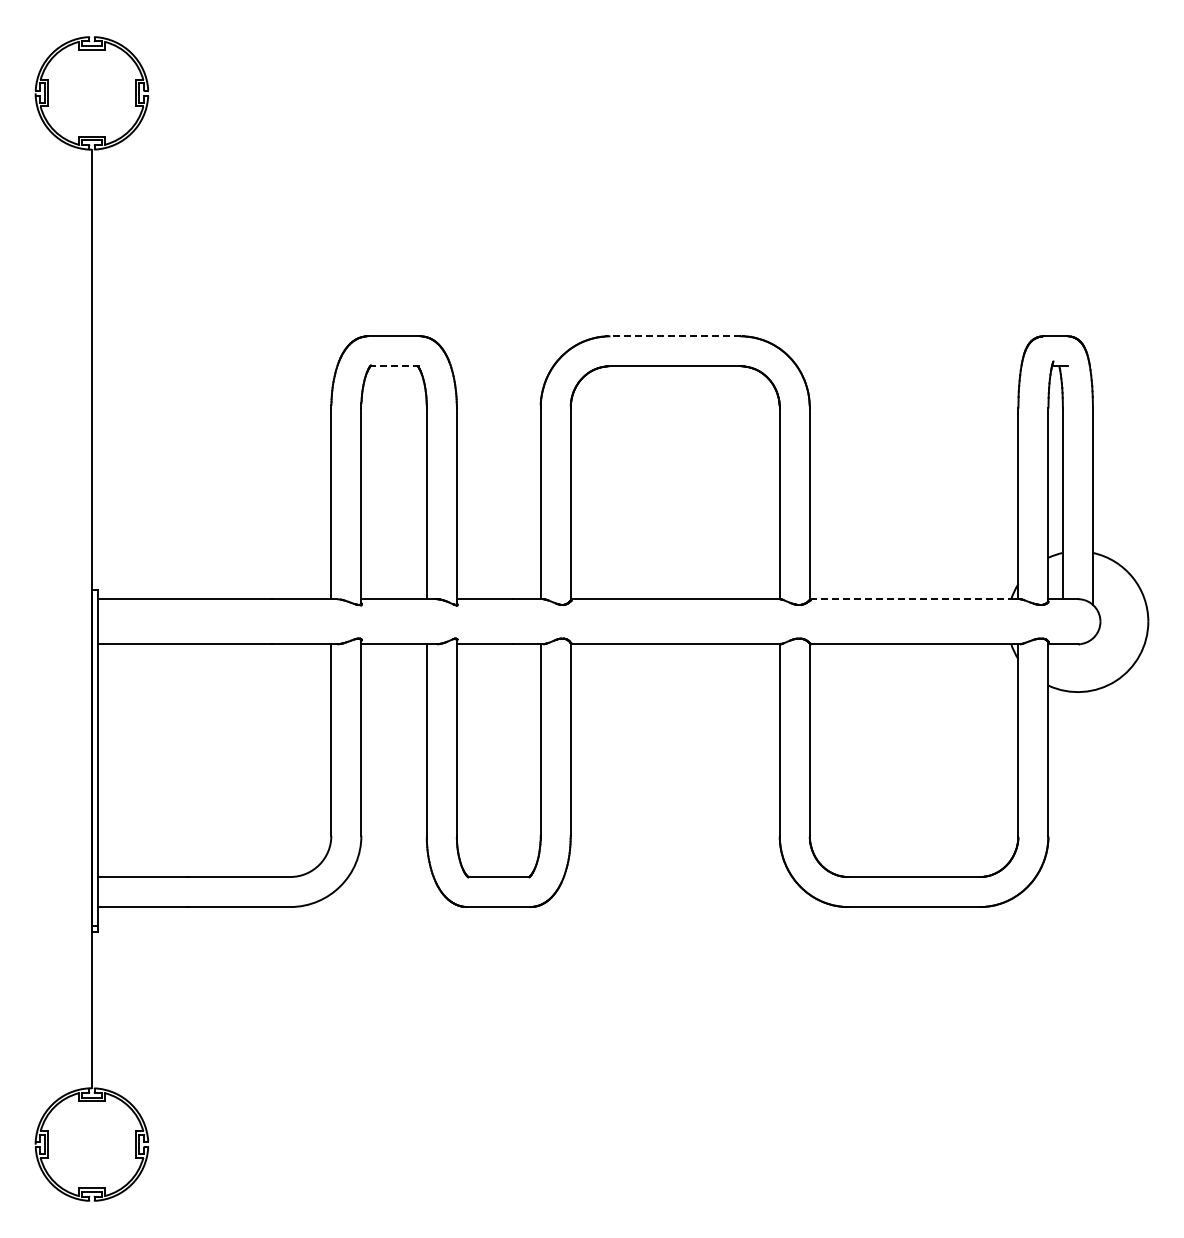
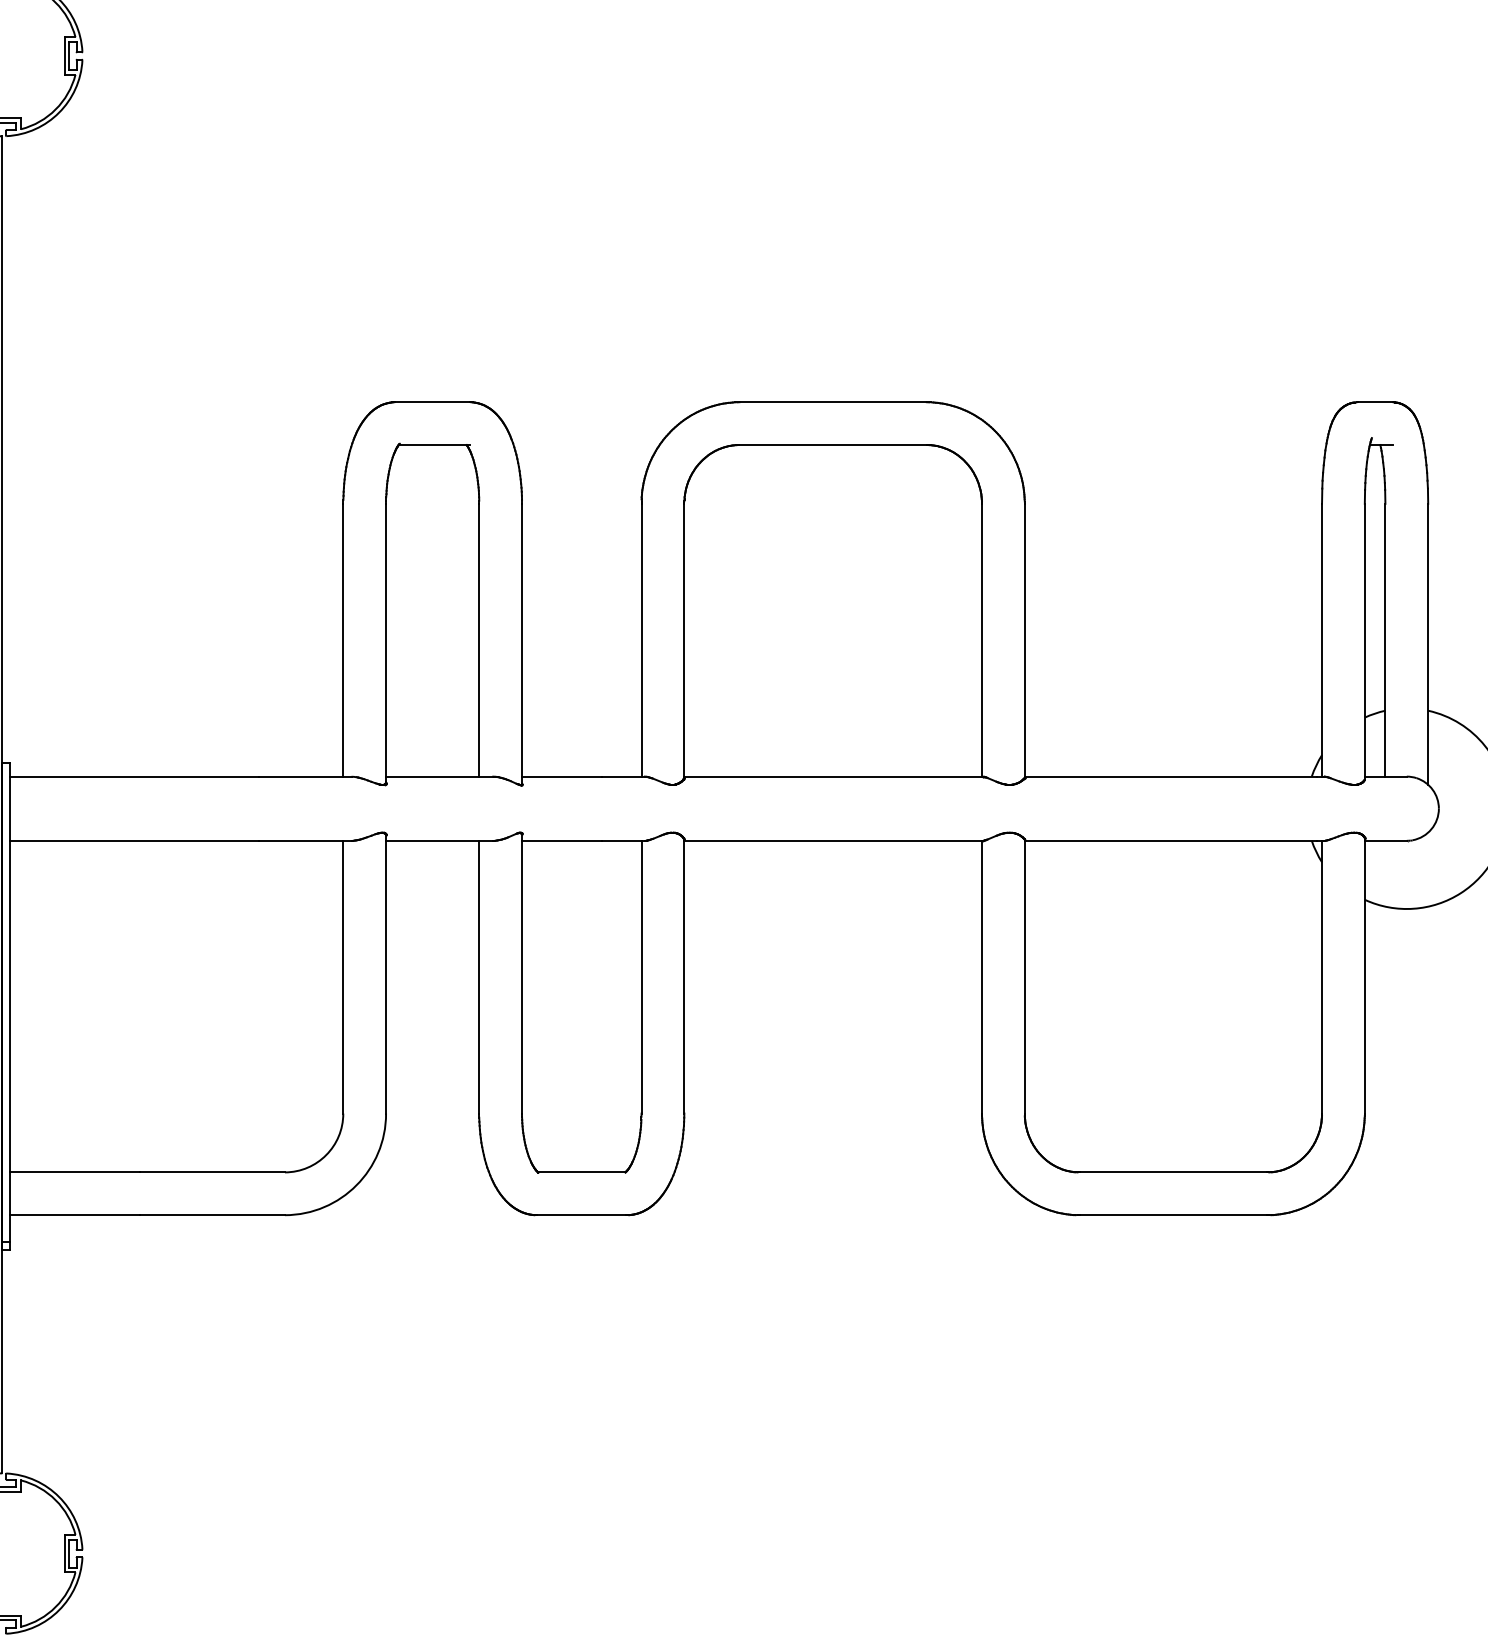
line: (675, 336) -> (833, 402), dashed -> solid
line: (394, 366) -> (433, 445), dashed -> solid
line: (911, 599) -> (1169, 777), dashed -> solid

